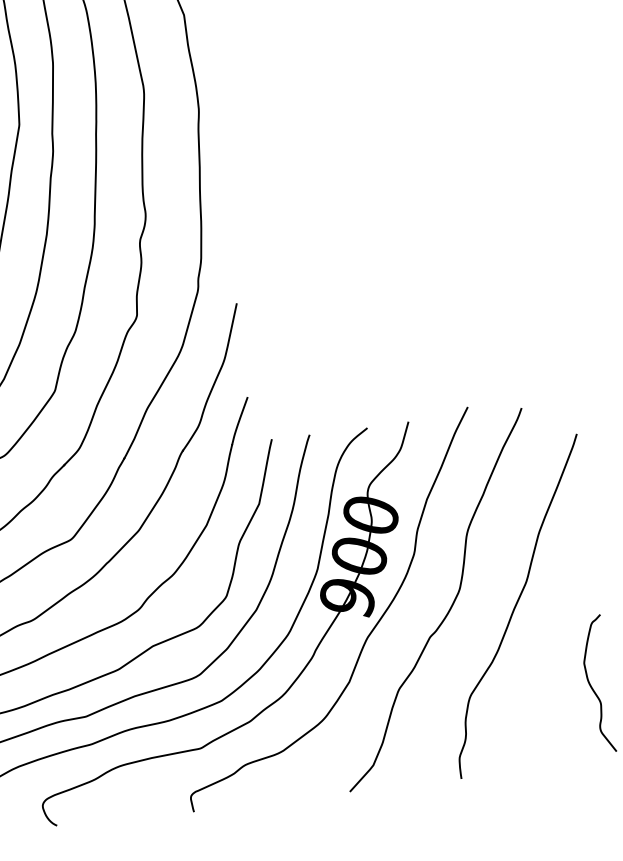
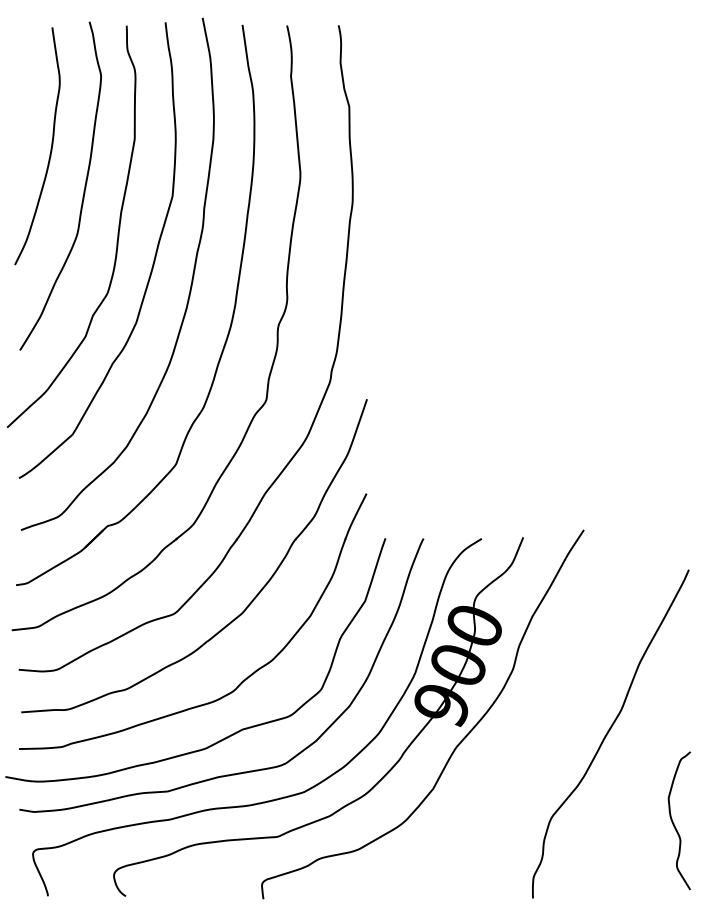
curve: (449, 608) -> (541, 727), removed

